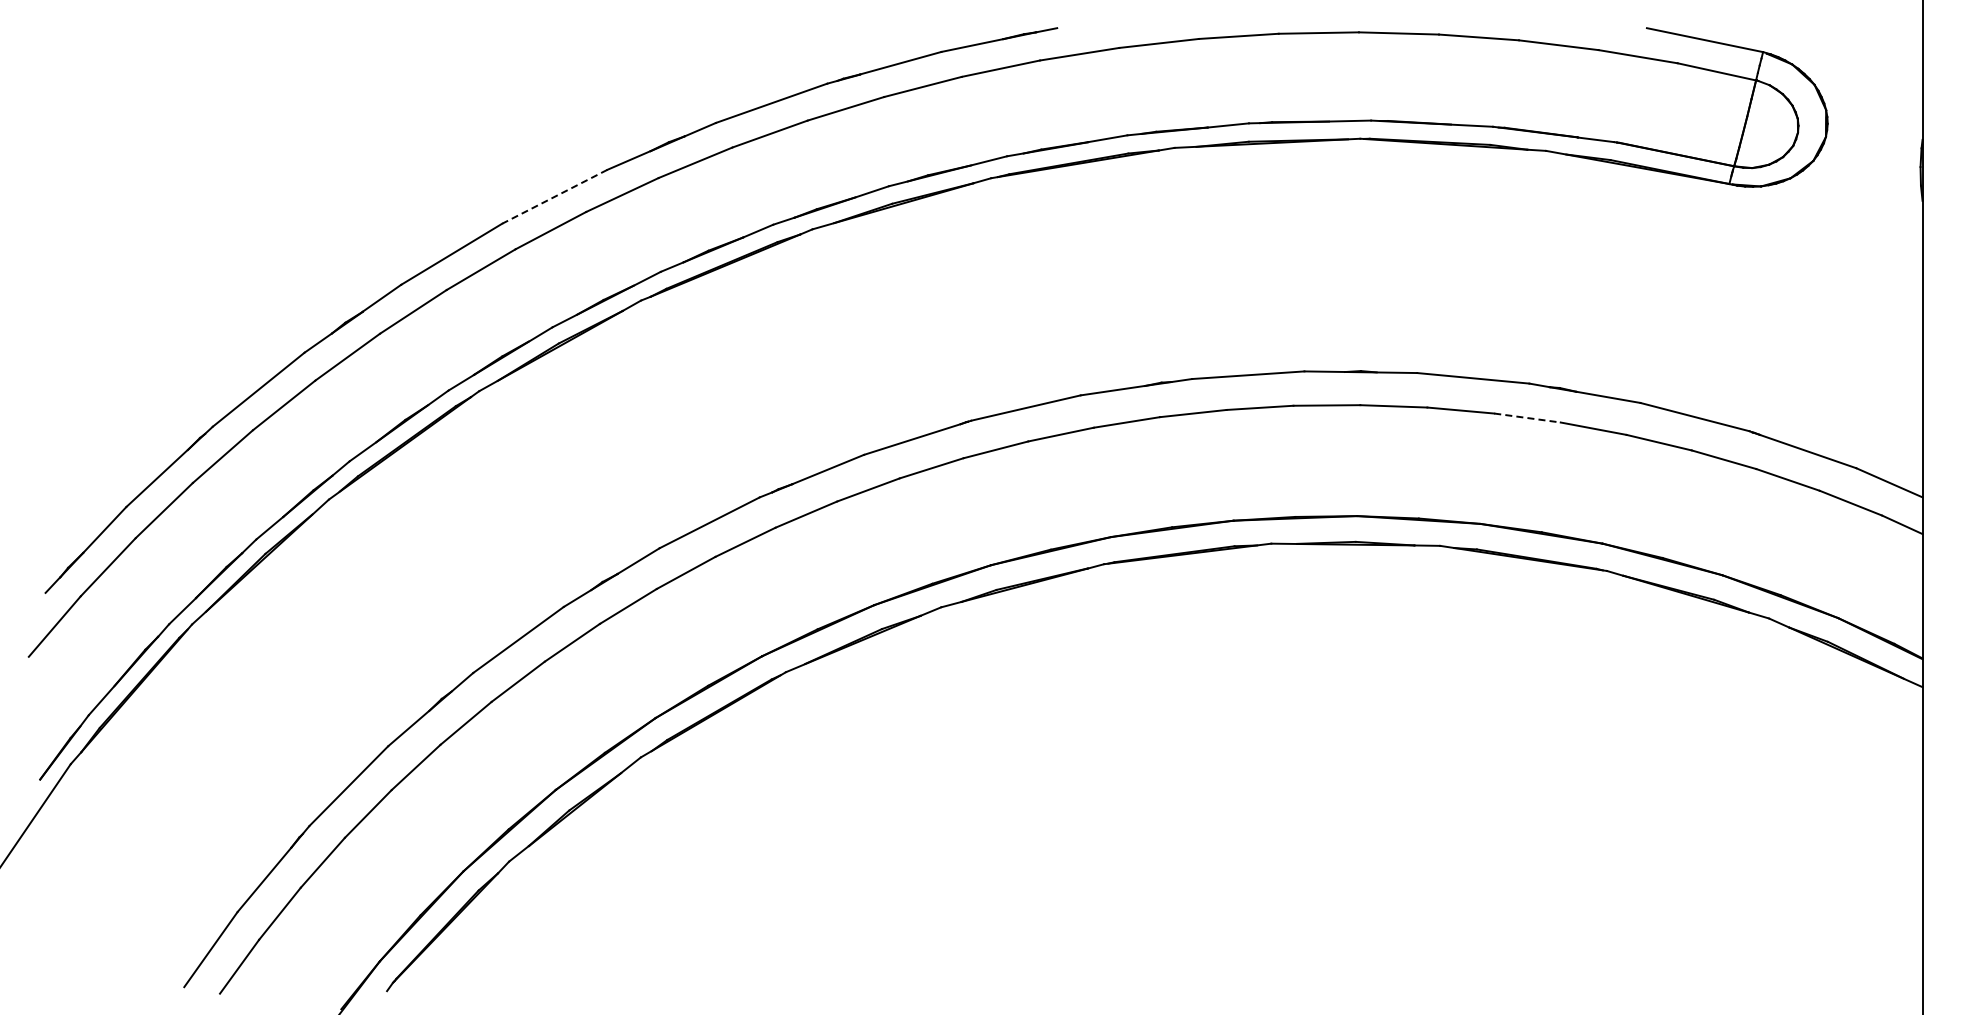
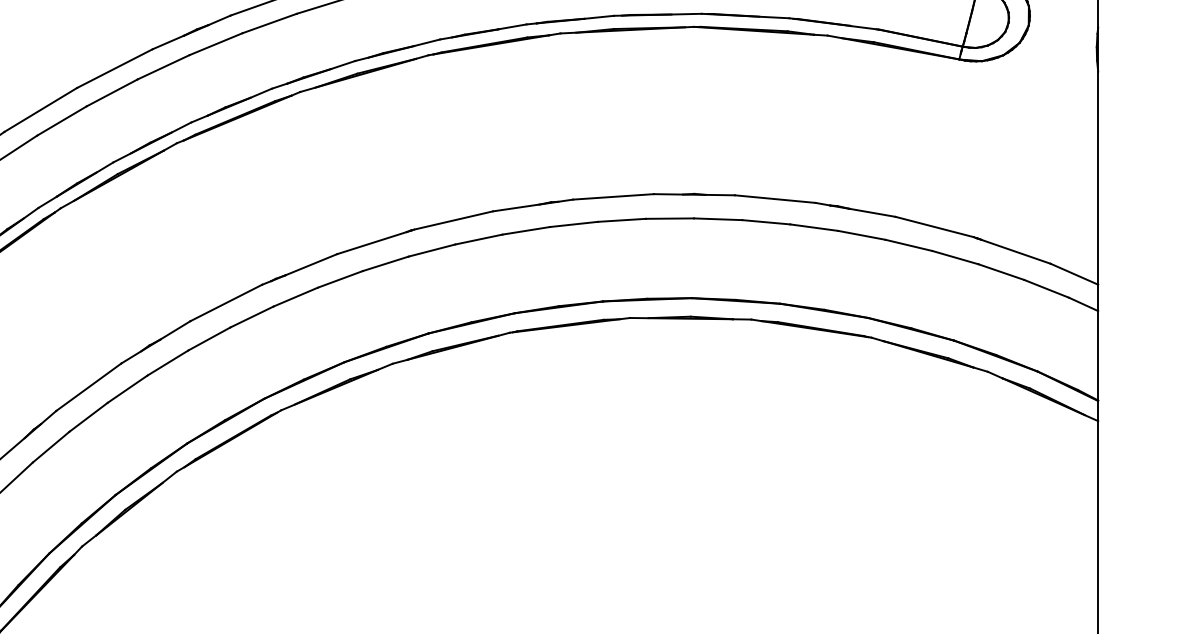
line: (554, 197) -> (114, 69), dashed -> solid
line: (1527, 418) -> (814, 228), dashed -> solid

